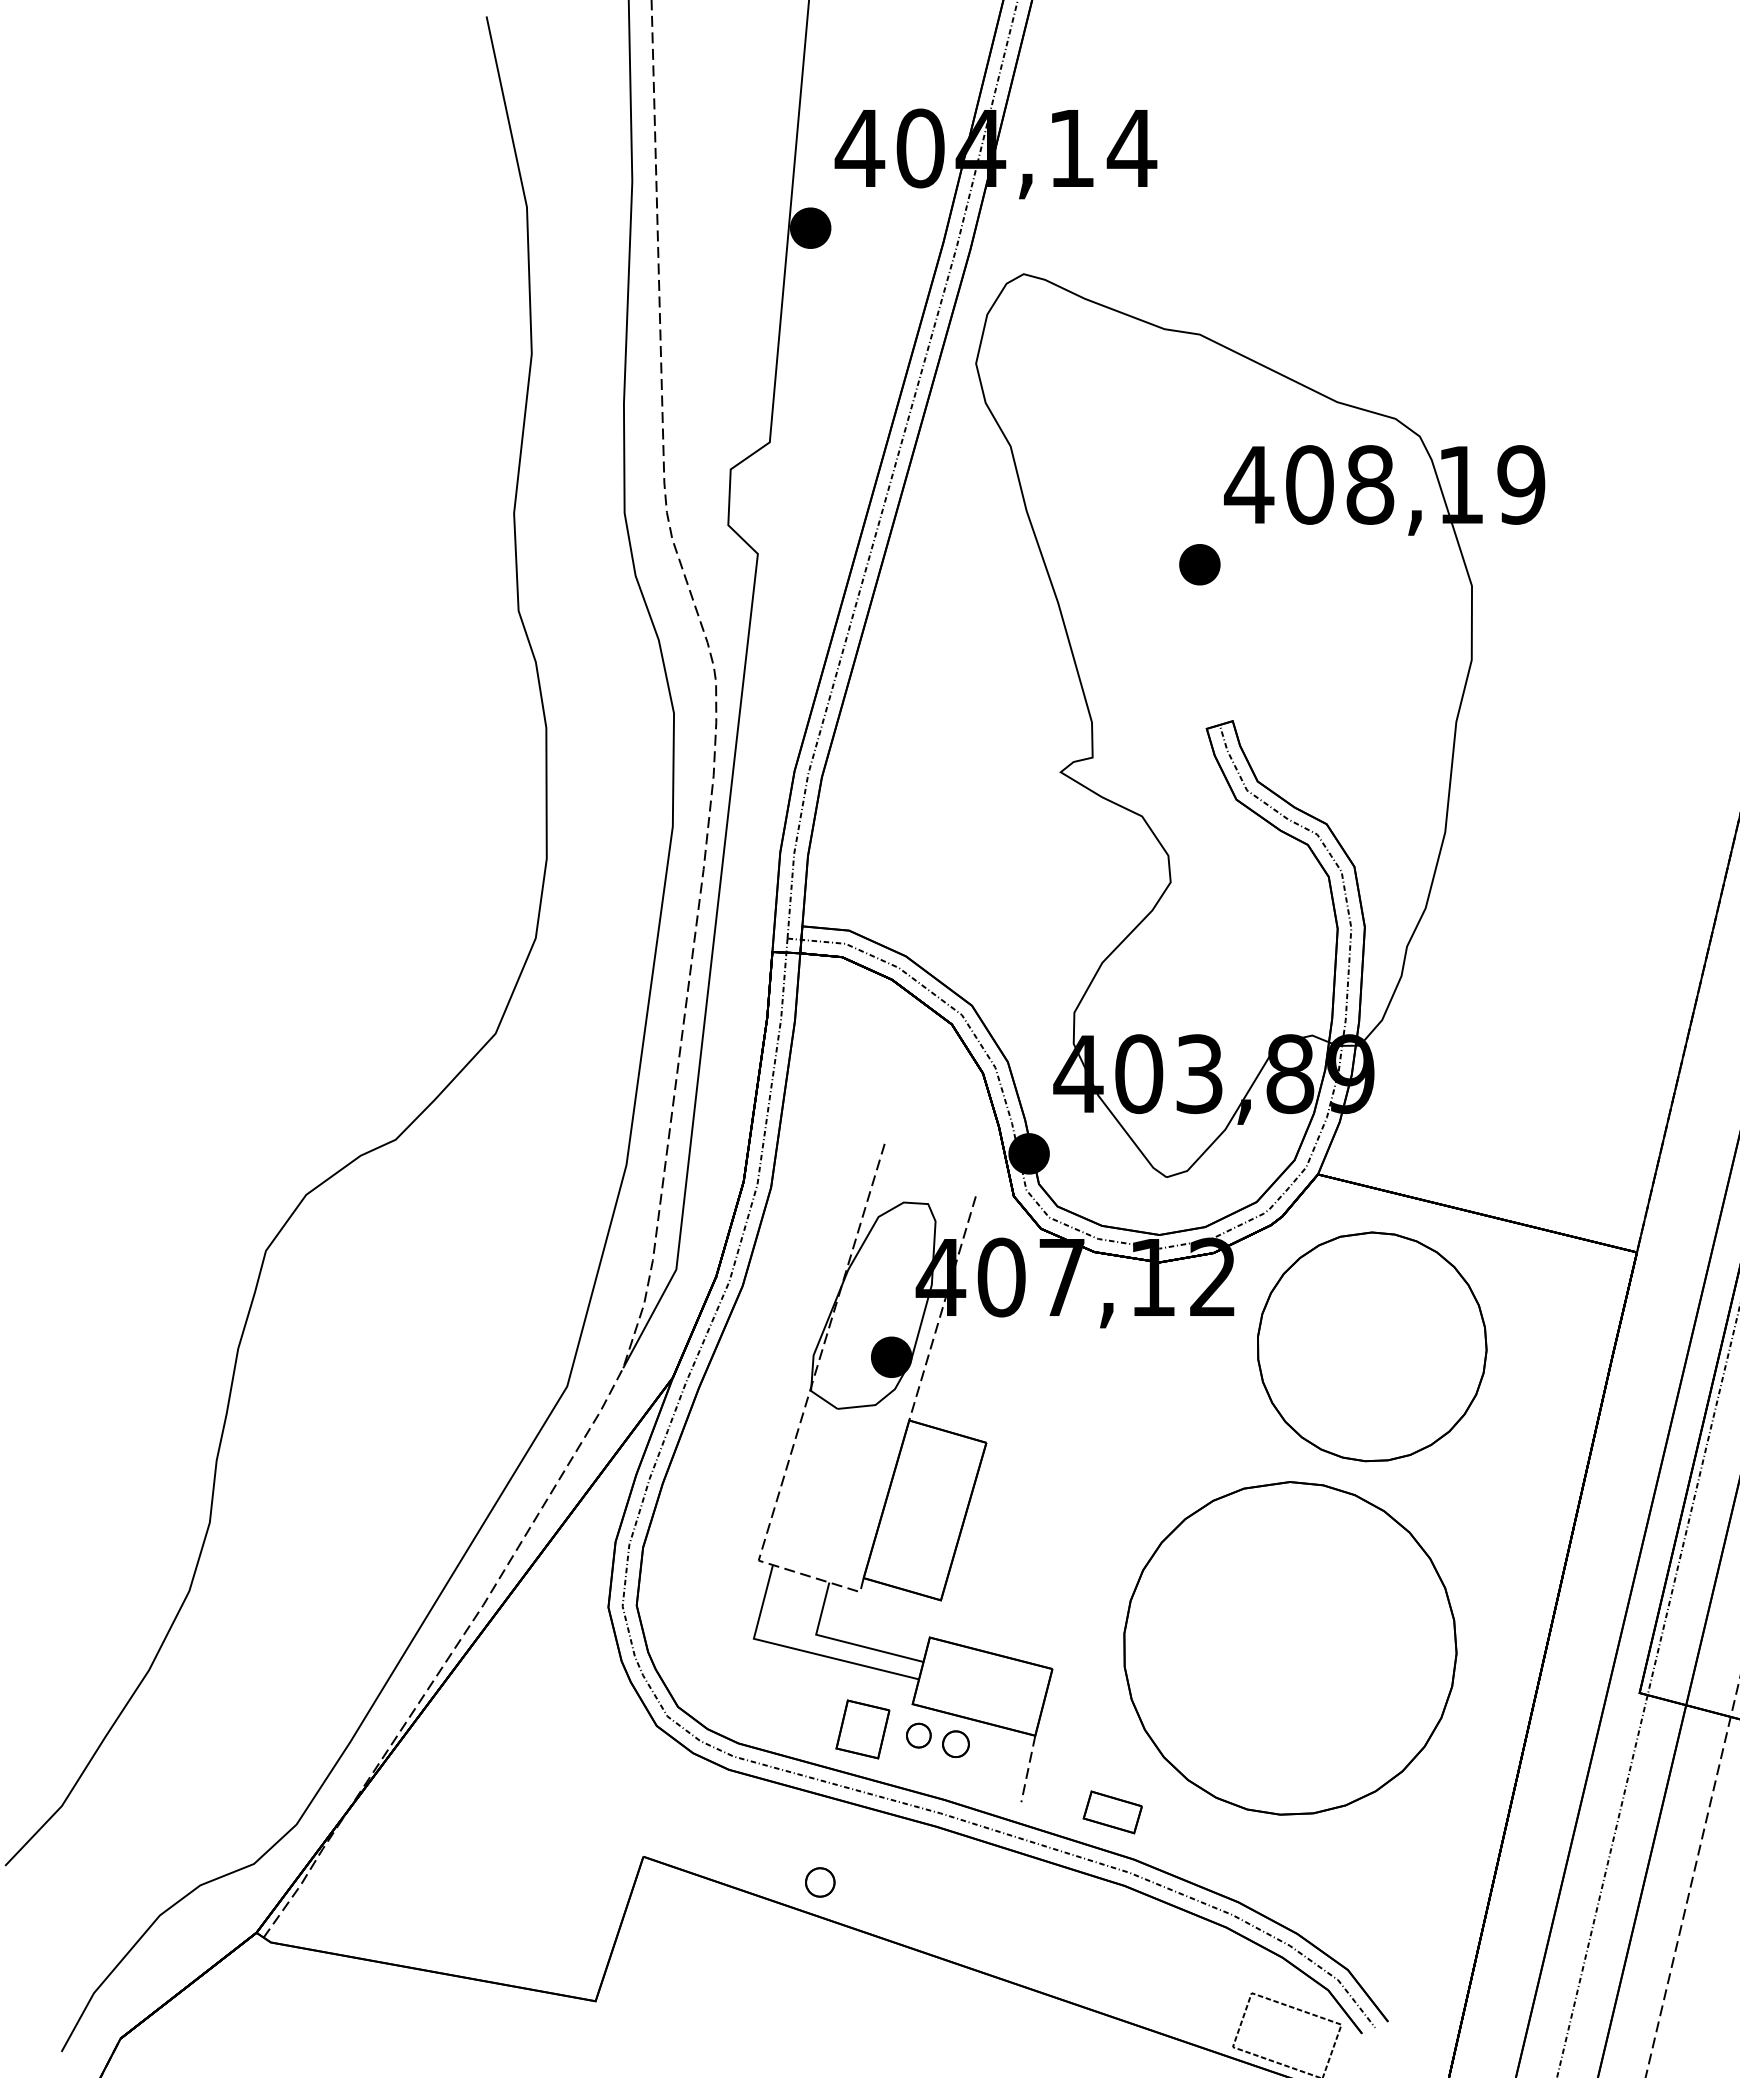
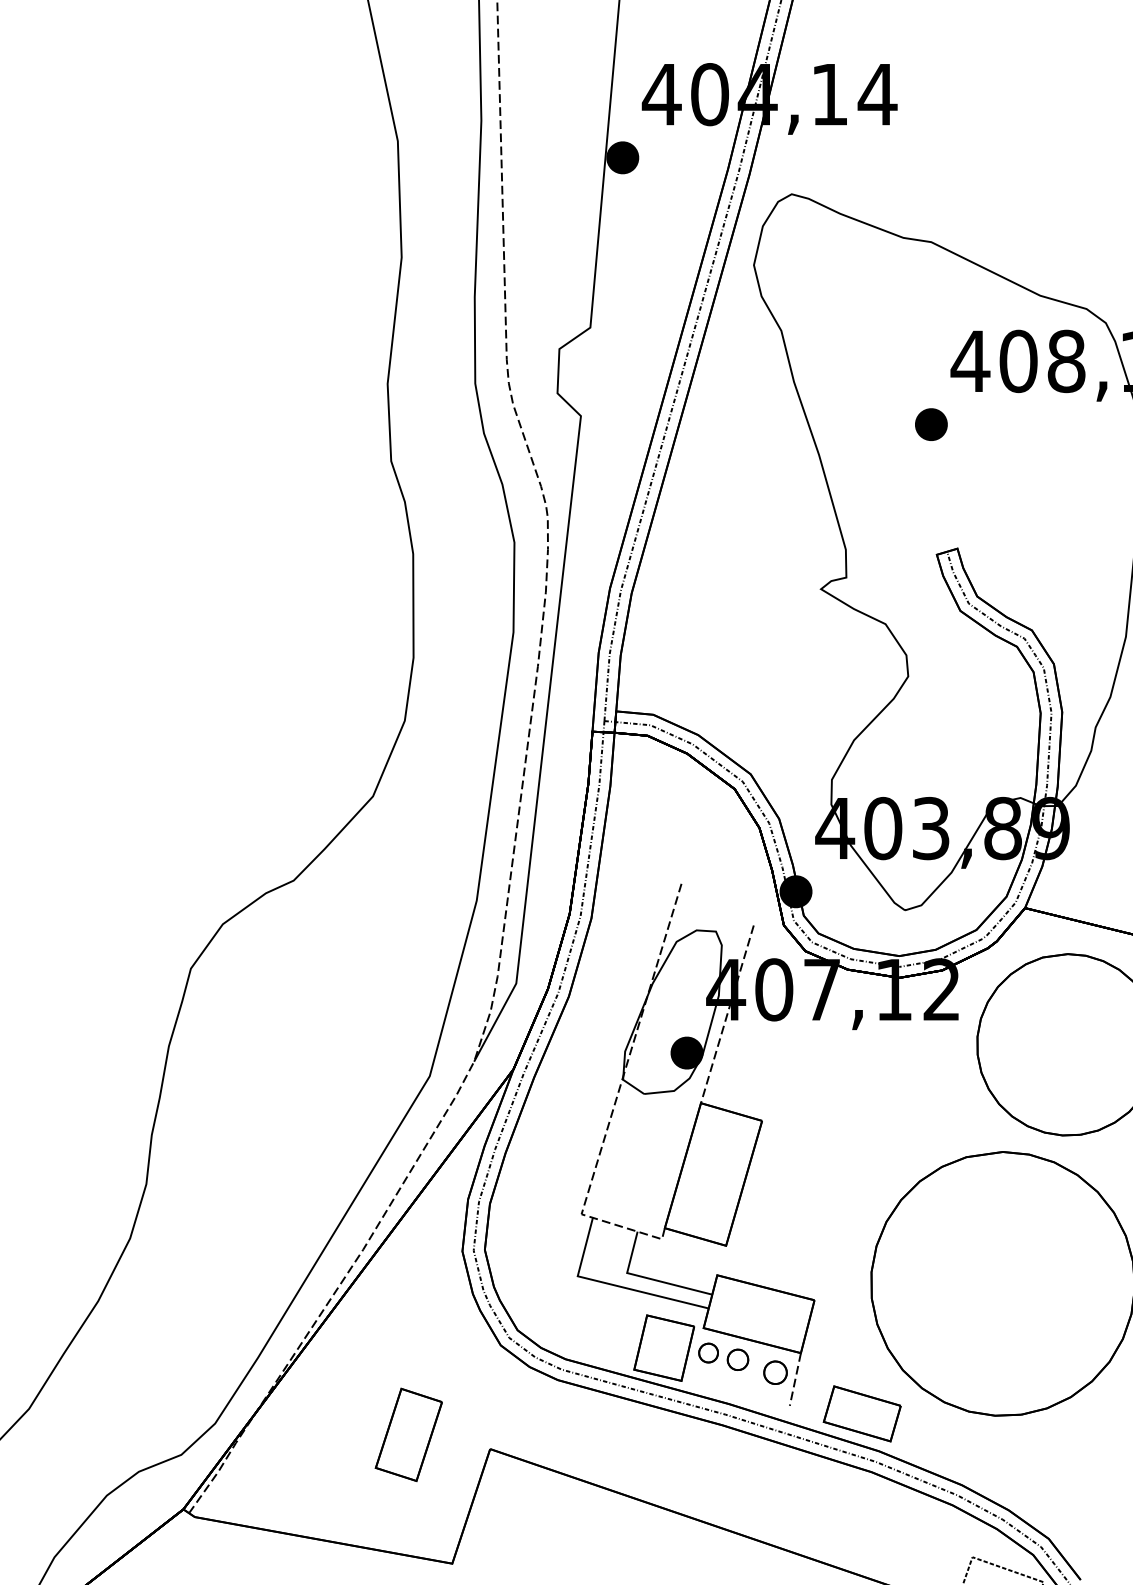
part: (862, 1729) -> (663, 1348), size x1.43
part: (1112, 1812) -> (862, 1414), size x1.67
part: (540, 1838) -> (408, 1434), added
part: (820, 1882) -> (775, 1372), moved

